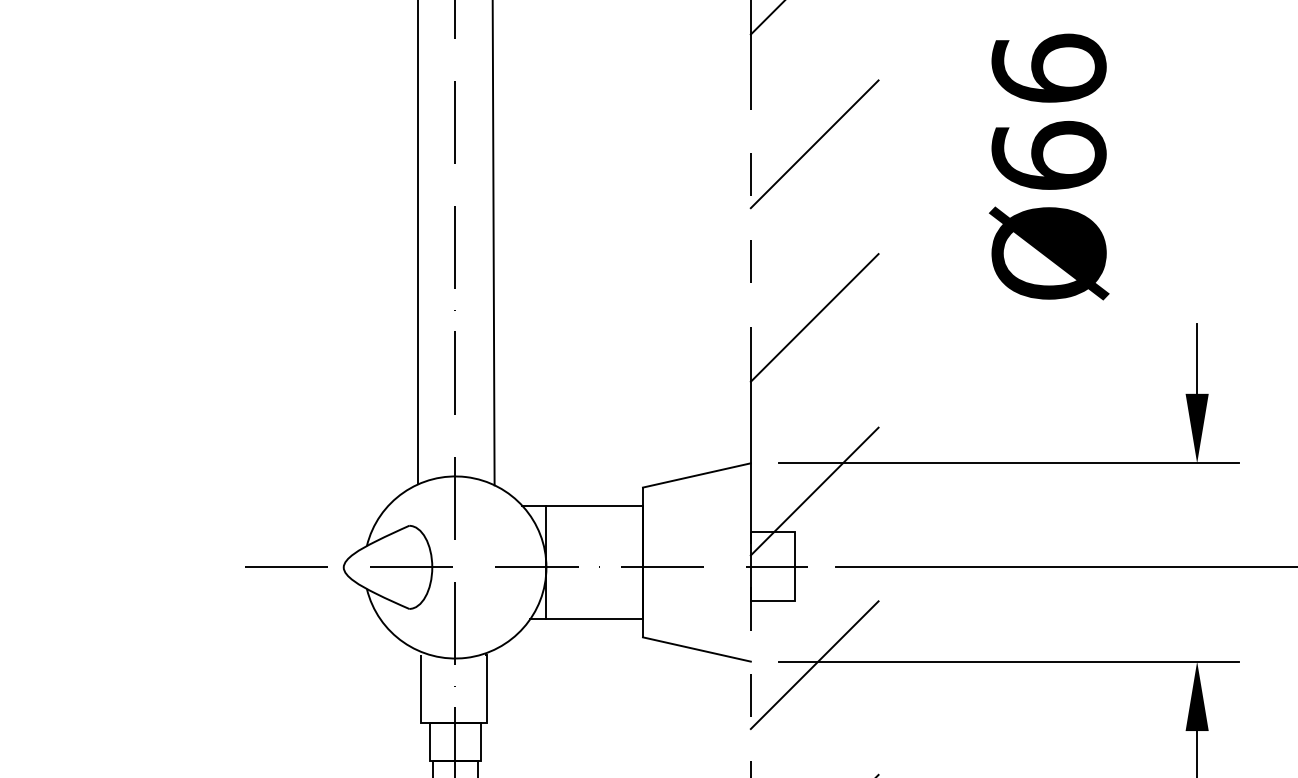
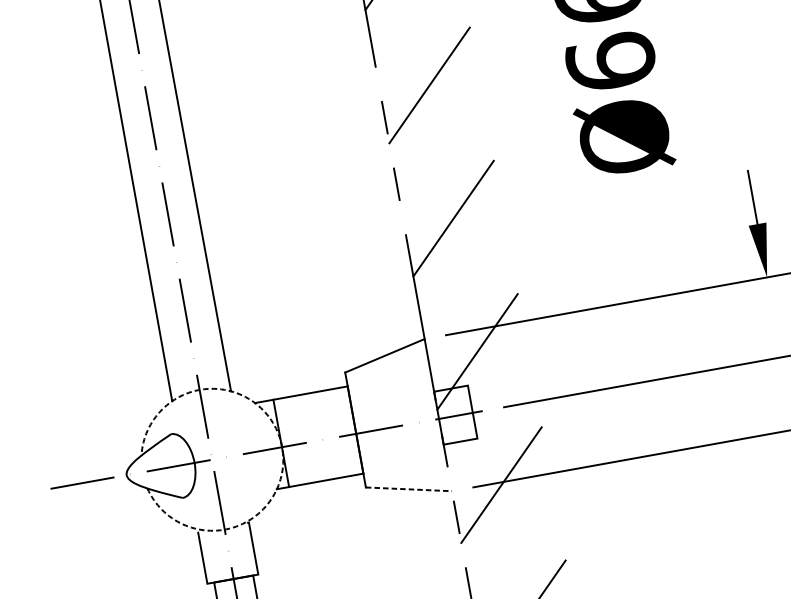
arc: (546, 567) -> (282, 447), solid -> dashed
line: (697, 649) -> (409, 489), solid -> dashed

